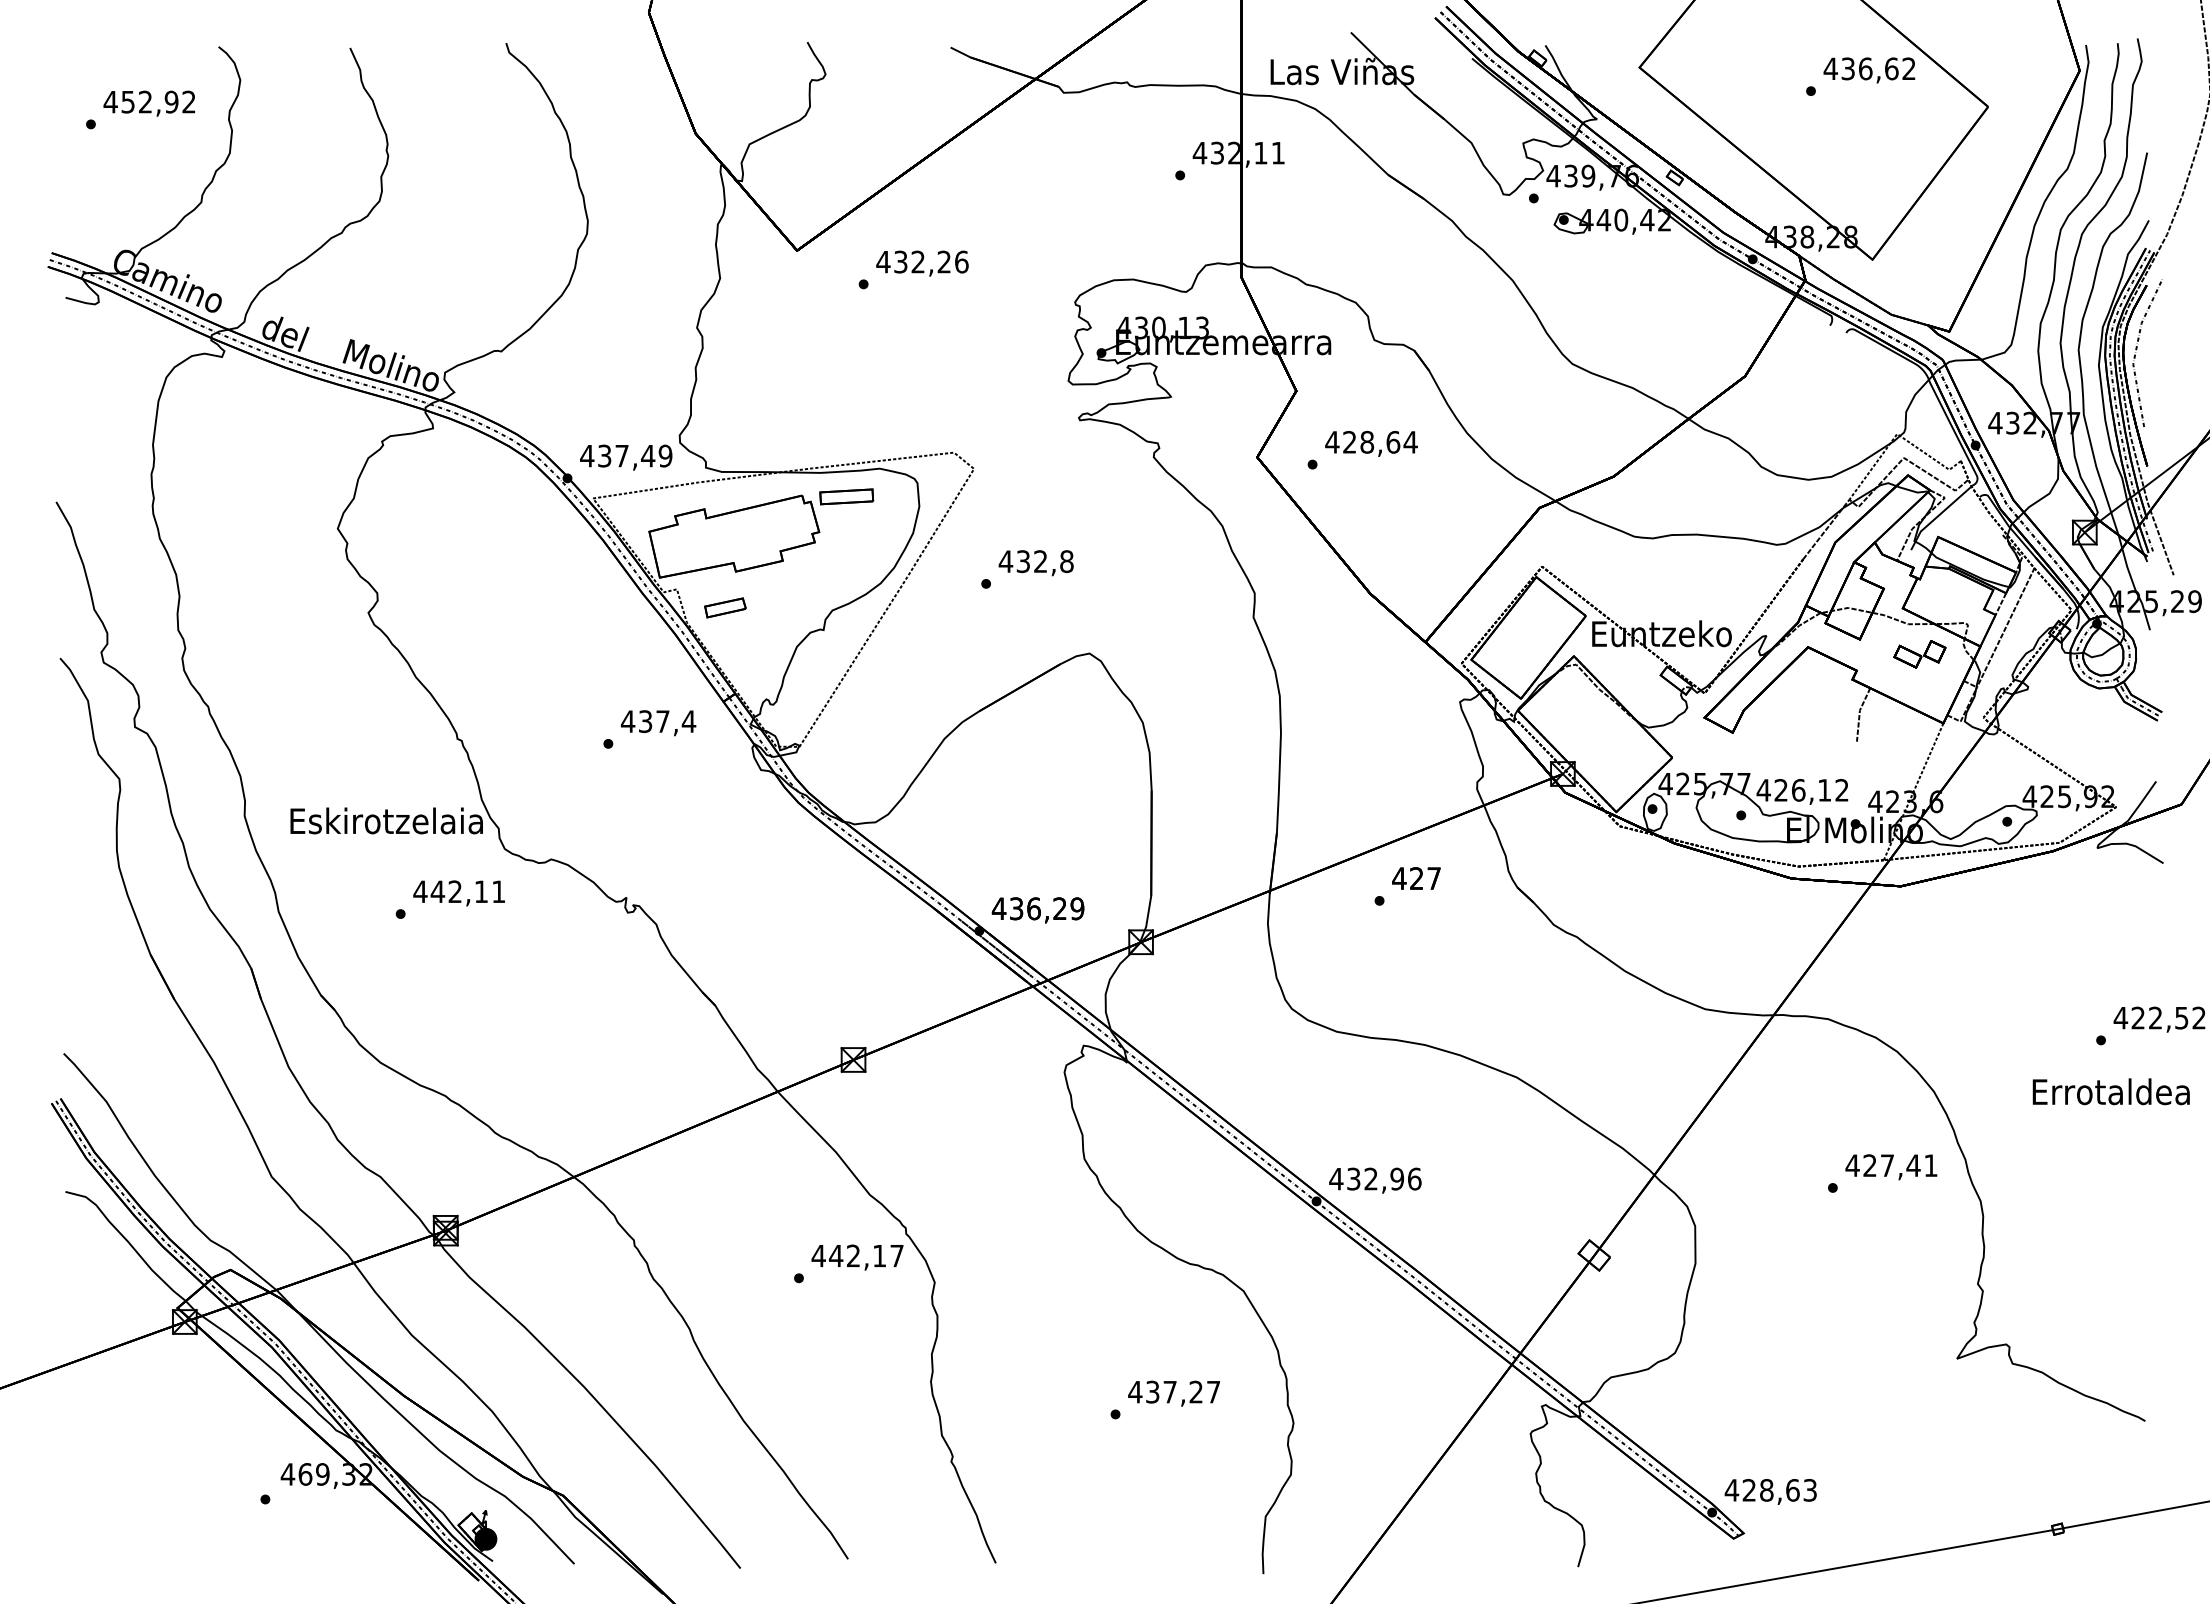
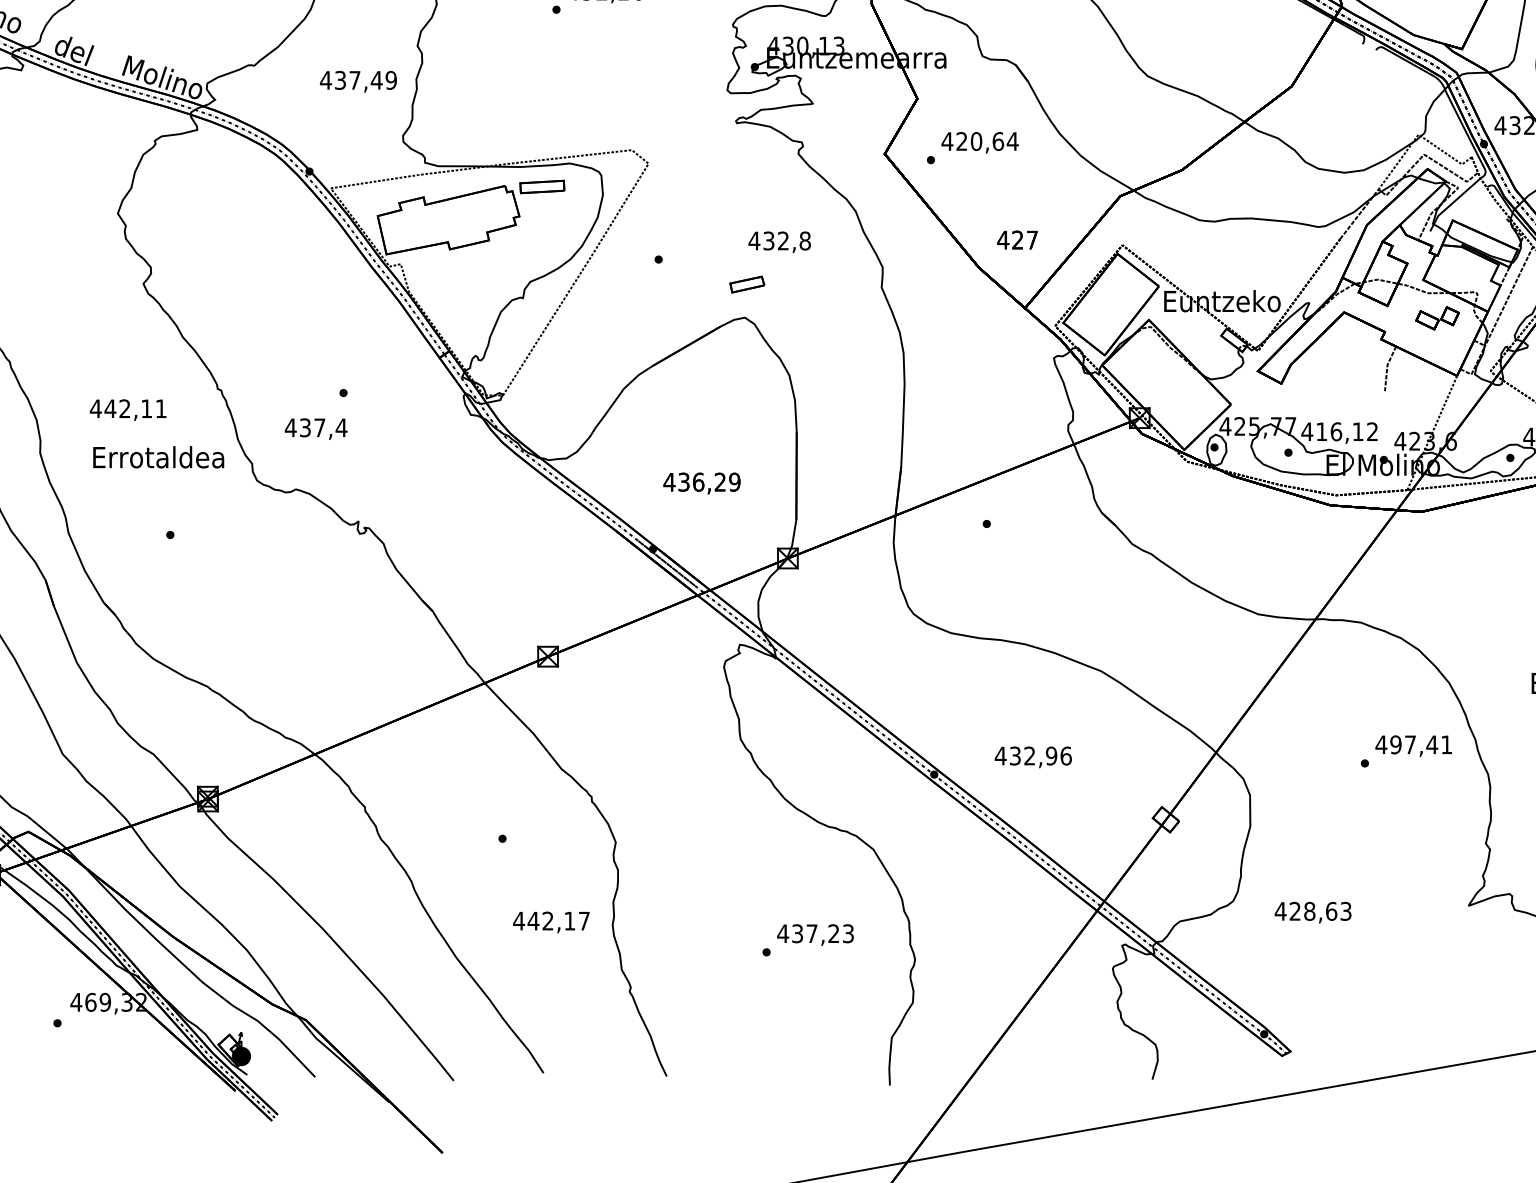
text: (1367, 442) -> (976, 141), 428,64 -> 420,64
text: (626, 457) -> (358, 81), moved
text: (1035, 563) -> (779, 242), moved
part: (725, 607) -> (747, 284), moved
text: (658, 723) -> (316, 429), moved
text: (1780, 790) -> (1321, 431), 426,12 -> 416,12
text: (386, 820) -> (158, 456), Eskirotzelaia -> Errotaldea
text: (1416, 878) -> (1017, 240), moved
text: (458, 893) -> (127, 410), moved
text: (1037, 910) -> (701, 483), moved
text: (1869, 1165) -> (1395, 744), 427,41 -> 497,41
text: (1375, 1180) -> (1033, 757), moved
text: (857, 1257) -> (551, 922), moved
text: (1213, 1391) -> (848, 933), 437,27 -> 437,23
text: (1770, 1491) -> (1312, 912), moved

